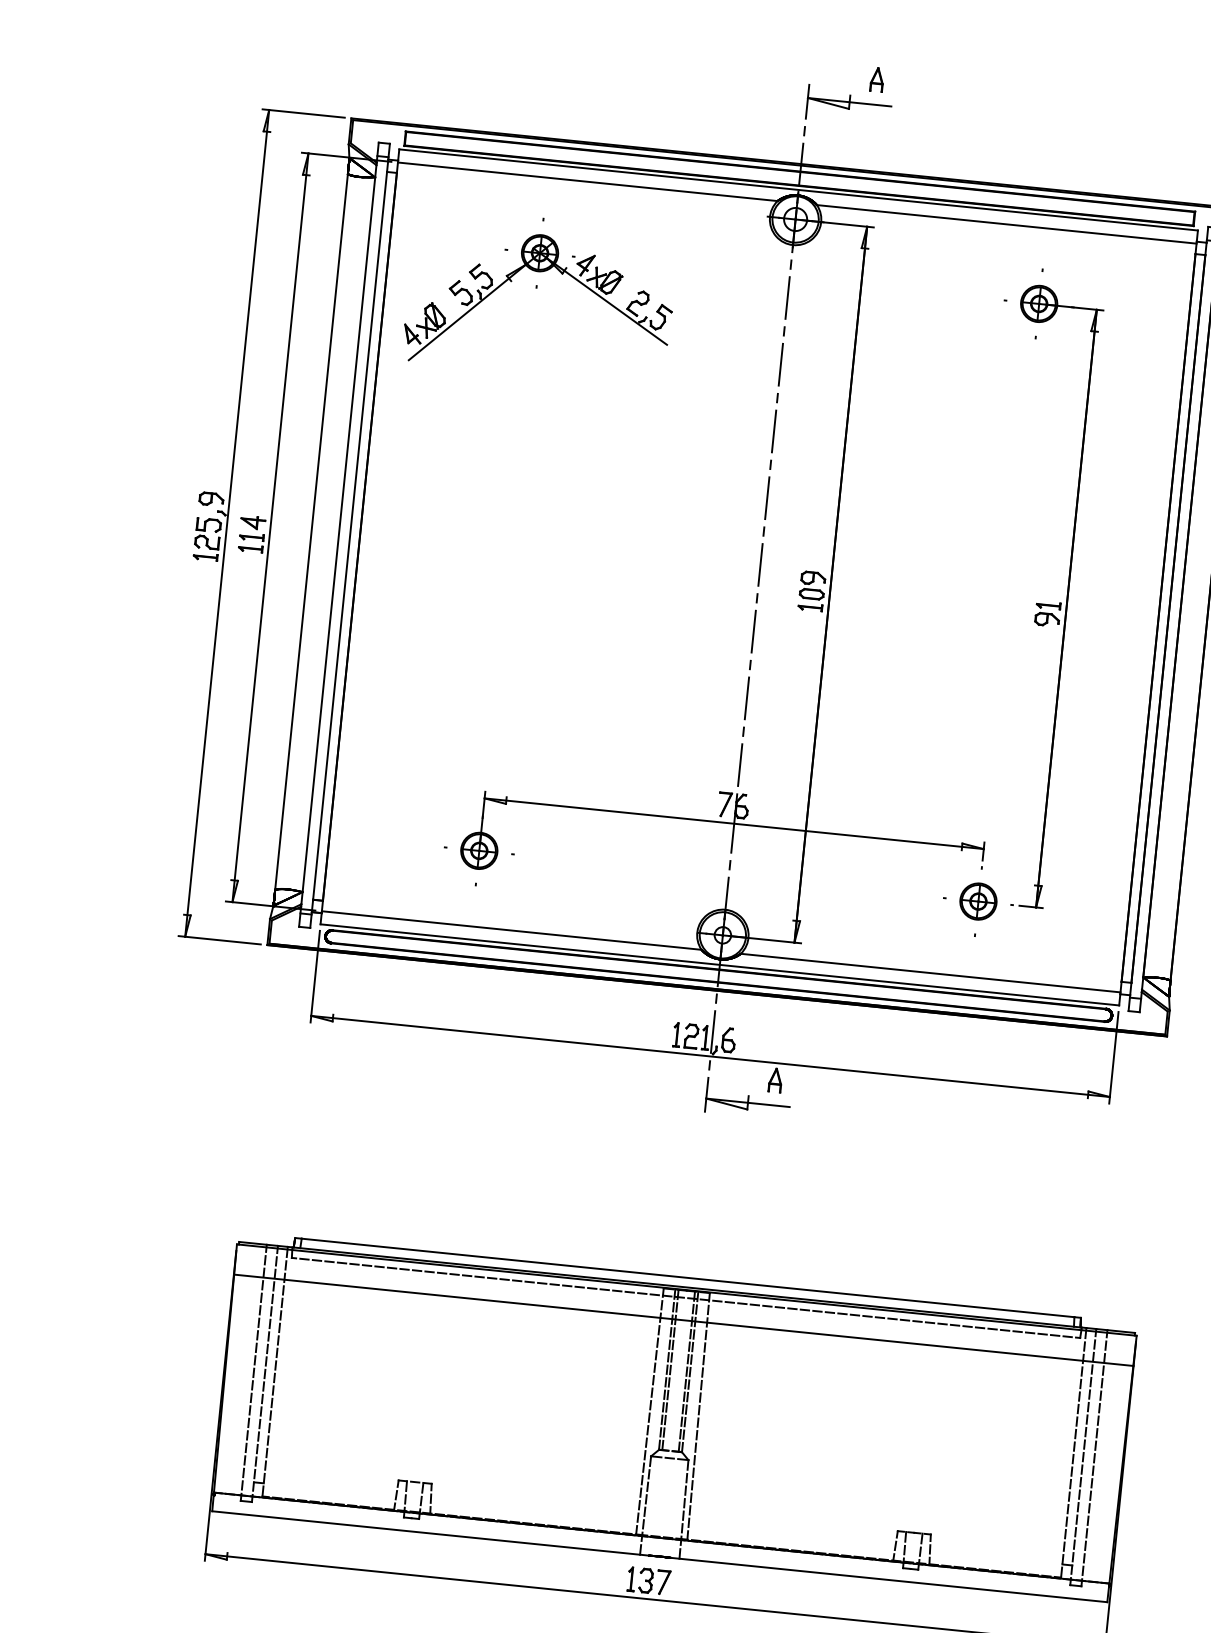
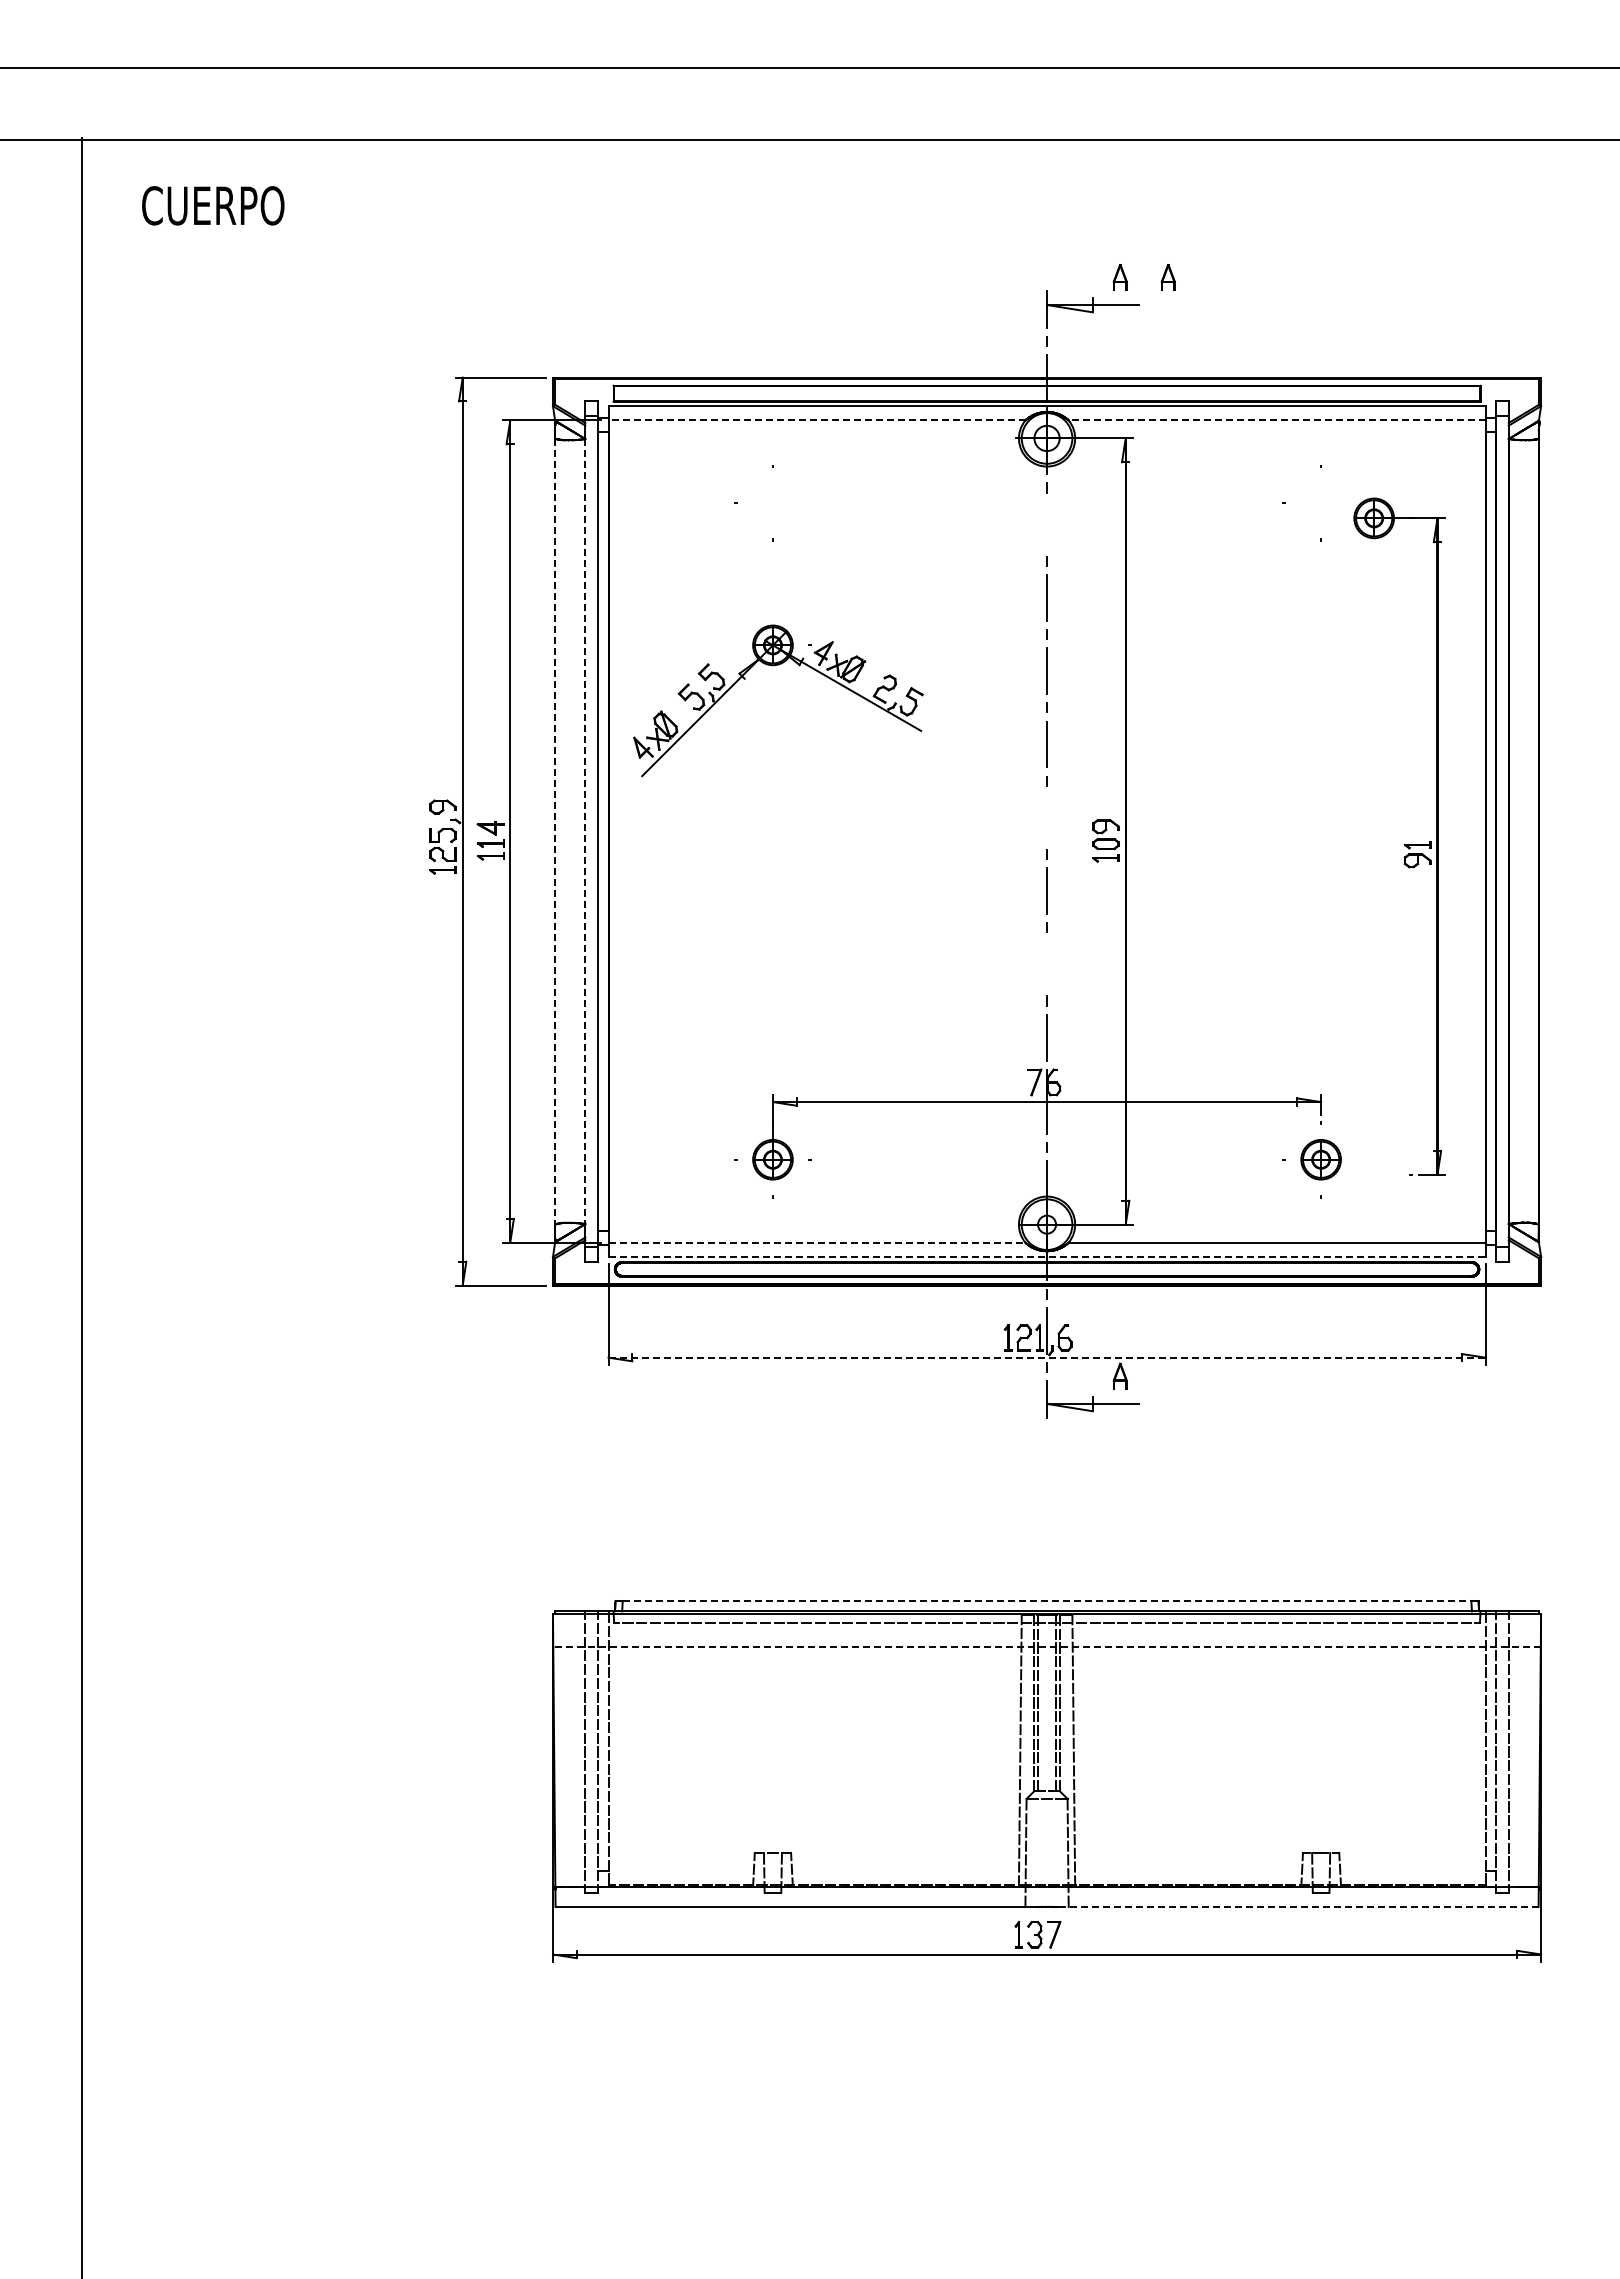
part: (920, 84) -> (1167, 277), added
line: (587, 181) -> (816, 420), solid -> dashed
line: (1006, 224) -> (1276, 420), solid -> dashed
part: (539, 272) -> (774, 666), moved
line: (788, 297) -> (1047, 524), removed
line: (311, 531) -> (555, 831), solid -> dashed
line: (338, 535) -> (585, 832), solid -> dashed
line: (760, 564) -> (1047, 817), removed
part: (1036, 603) -> (1404, 844), moved
line: (746, 698) -> (1046, 964), removed
line: (512, 930) -> (817, 1242), solid -> dashed
line: (720, 965) -> (1047, 1257), solid -> dashed
line: (711, 1056) -> (1047, 1357), solid -> dashed
line: (688, 1277) -> (1047, 1600), solid -> dashed
line: (684, 1320) -> (1047, 1647), solid -> dashed
line: (888, 1580) -> (1298, 1907), solid -> dashed

